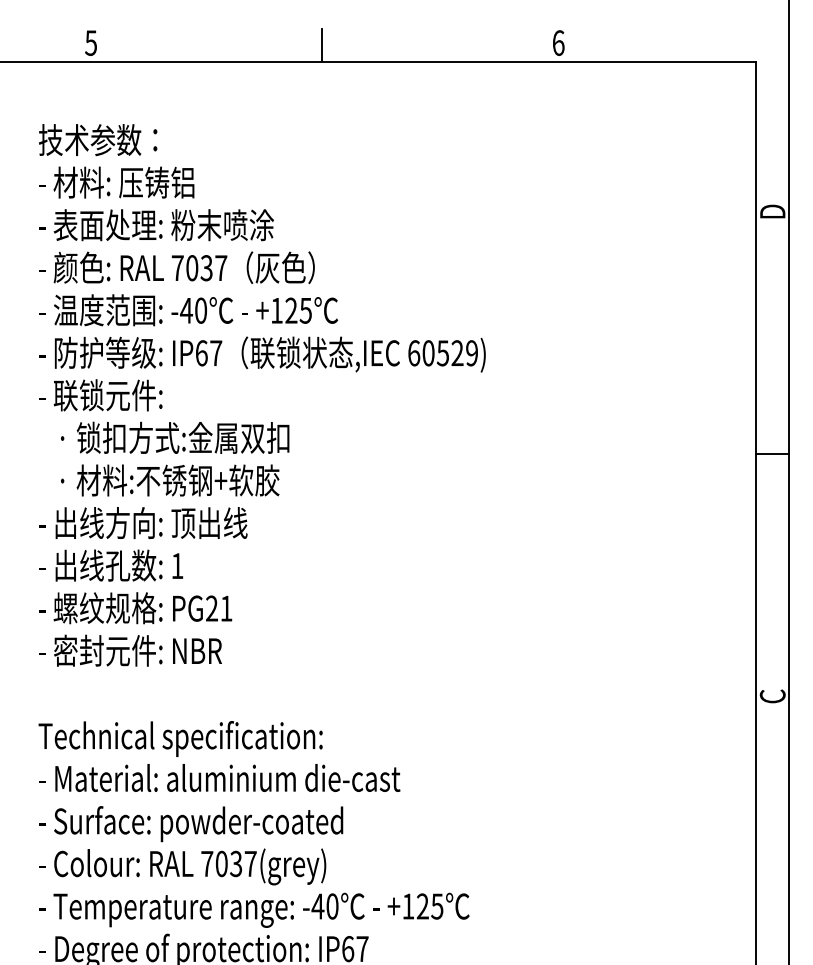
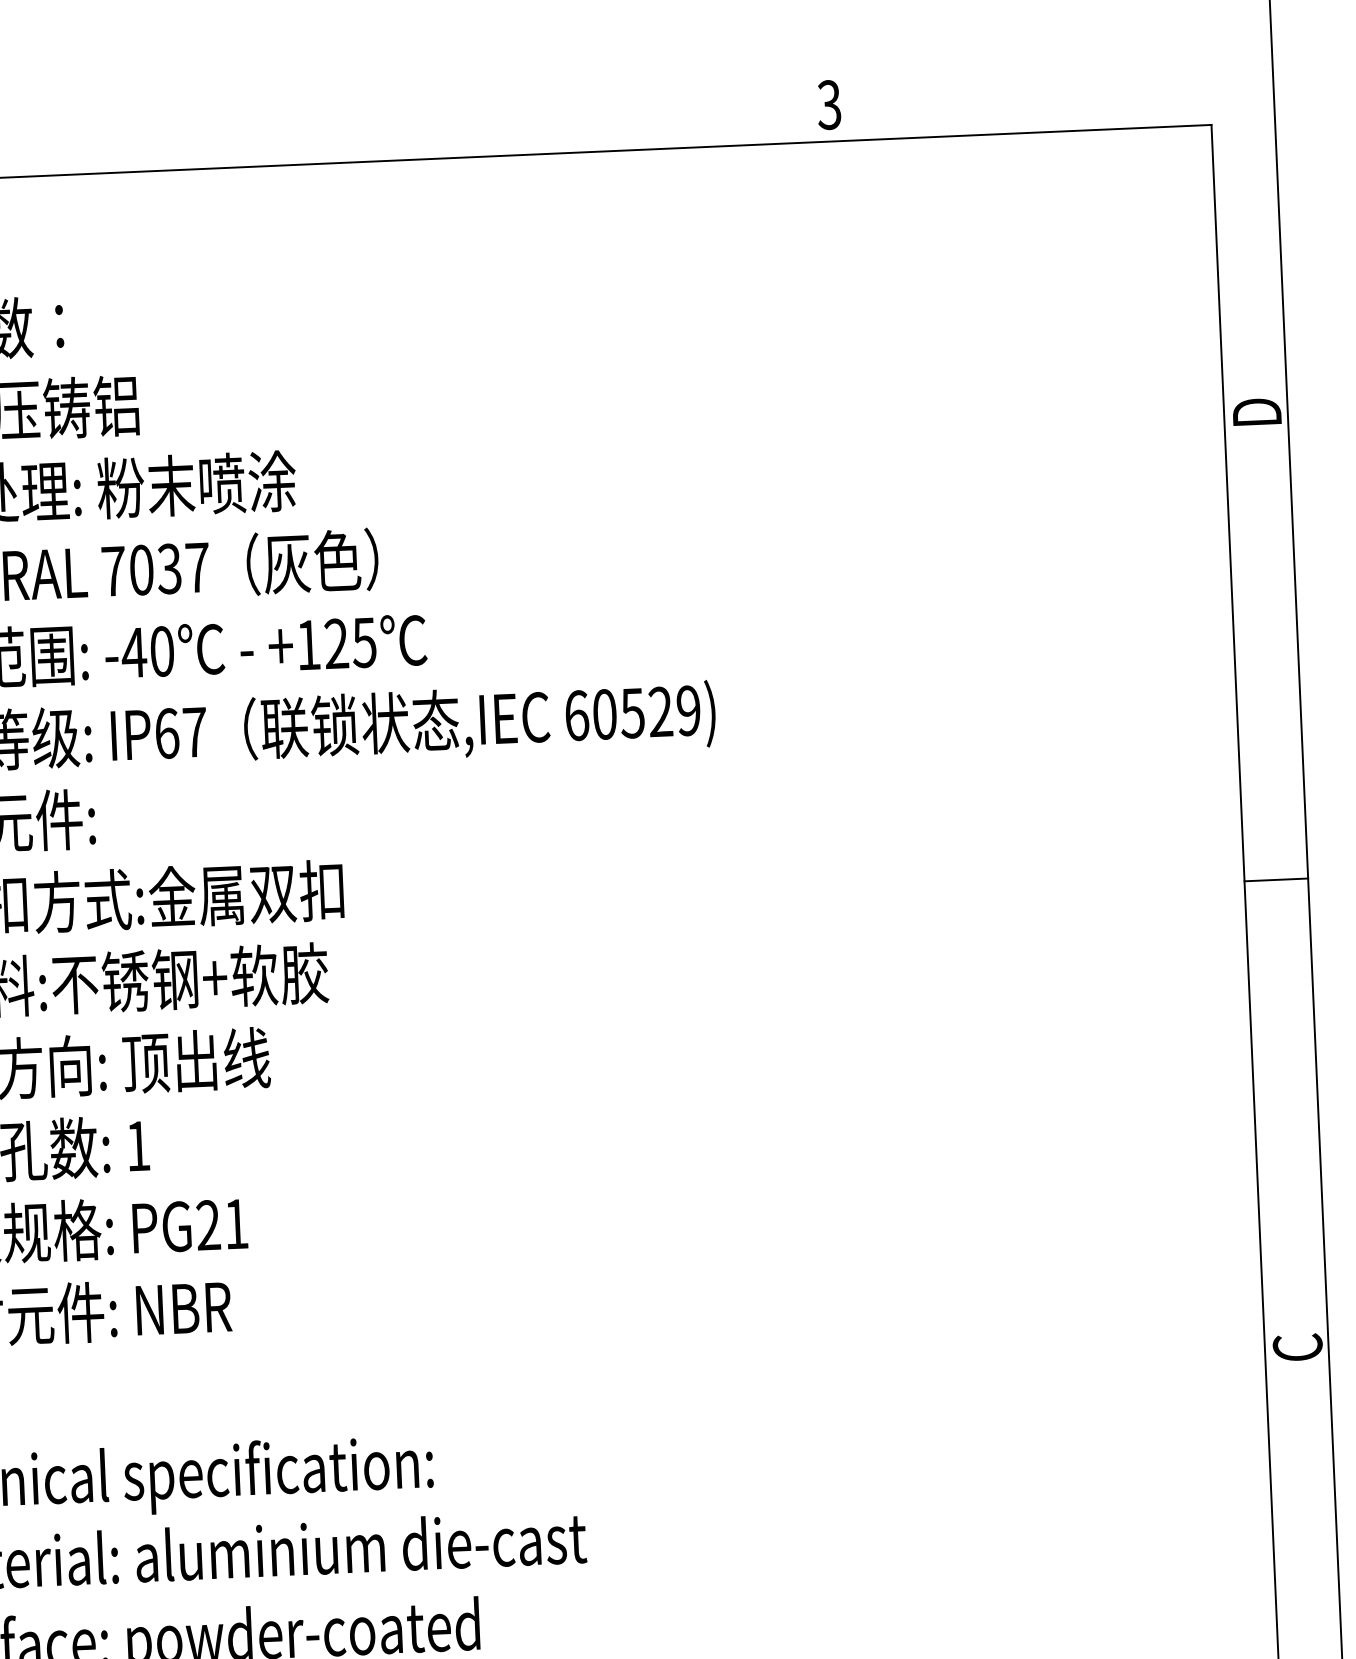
text: (558, 42) -> (829, 103), 6 -> 3
line: (322, 45) -> (374, 129), removed

